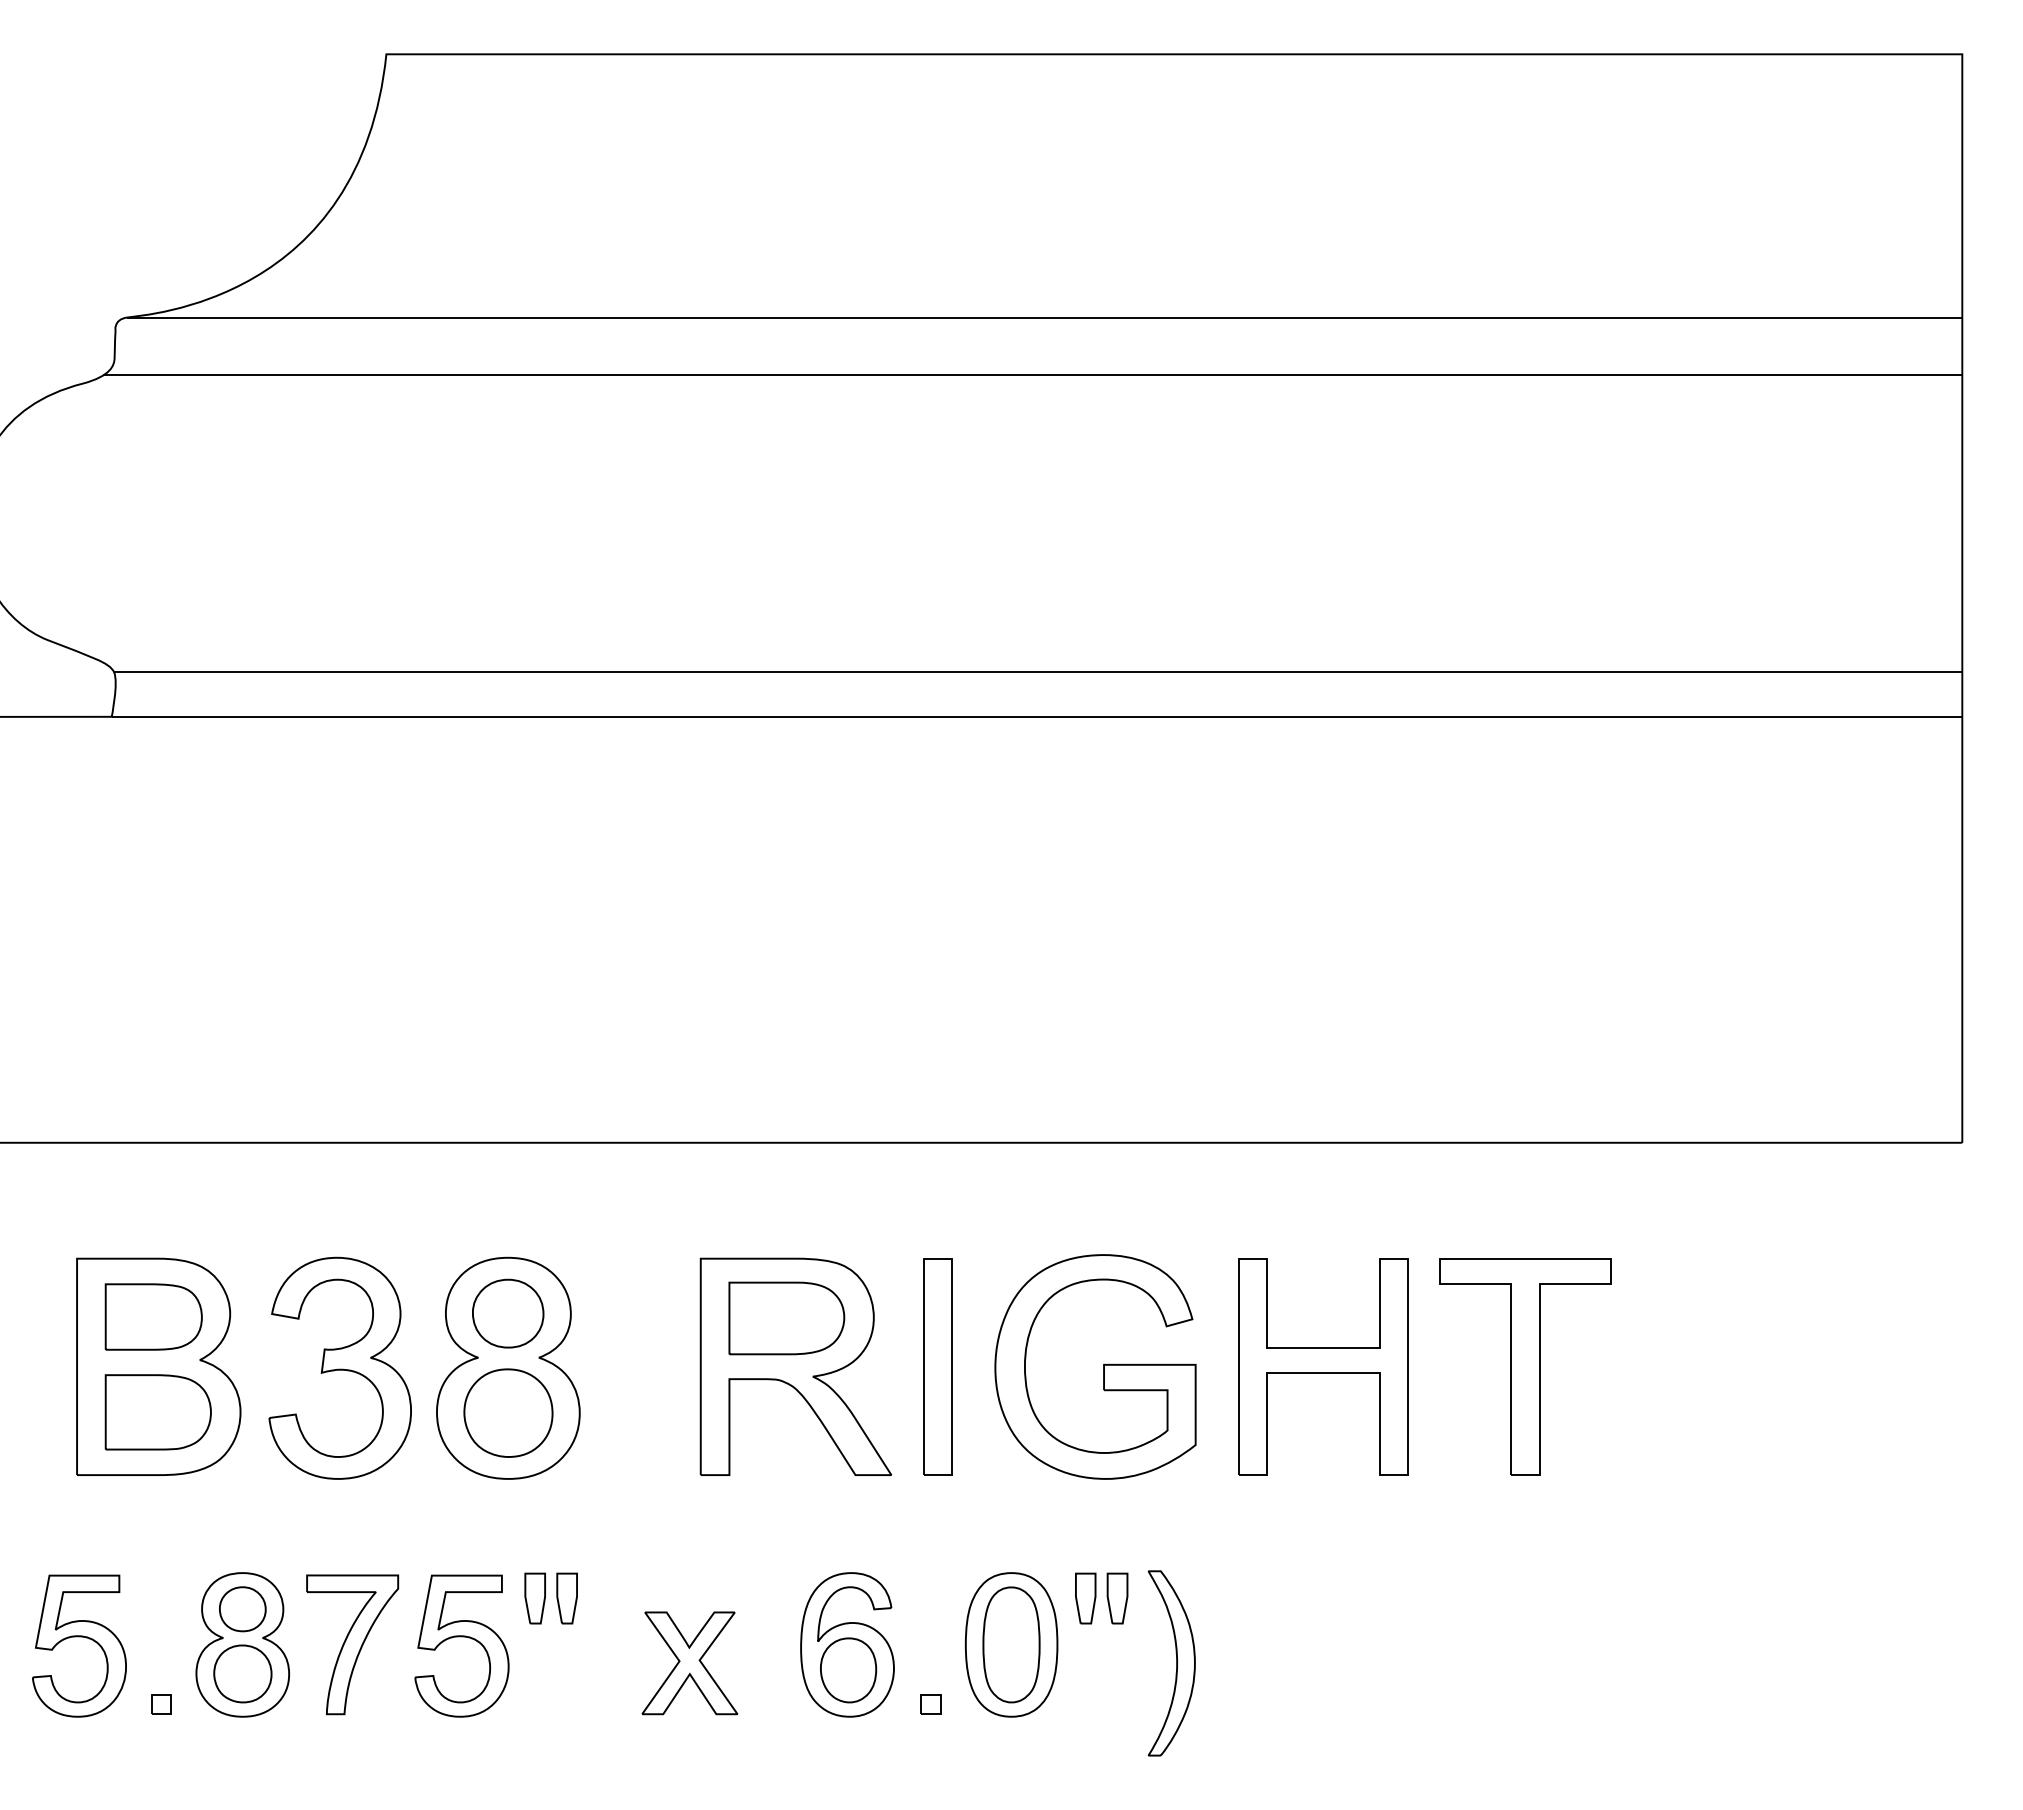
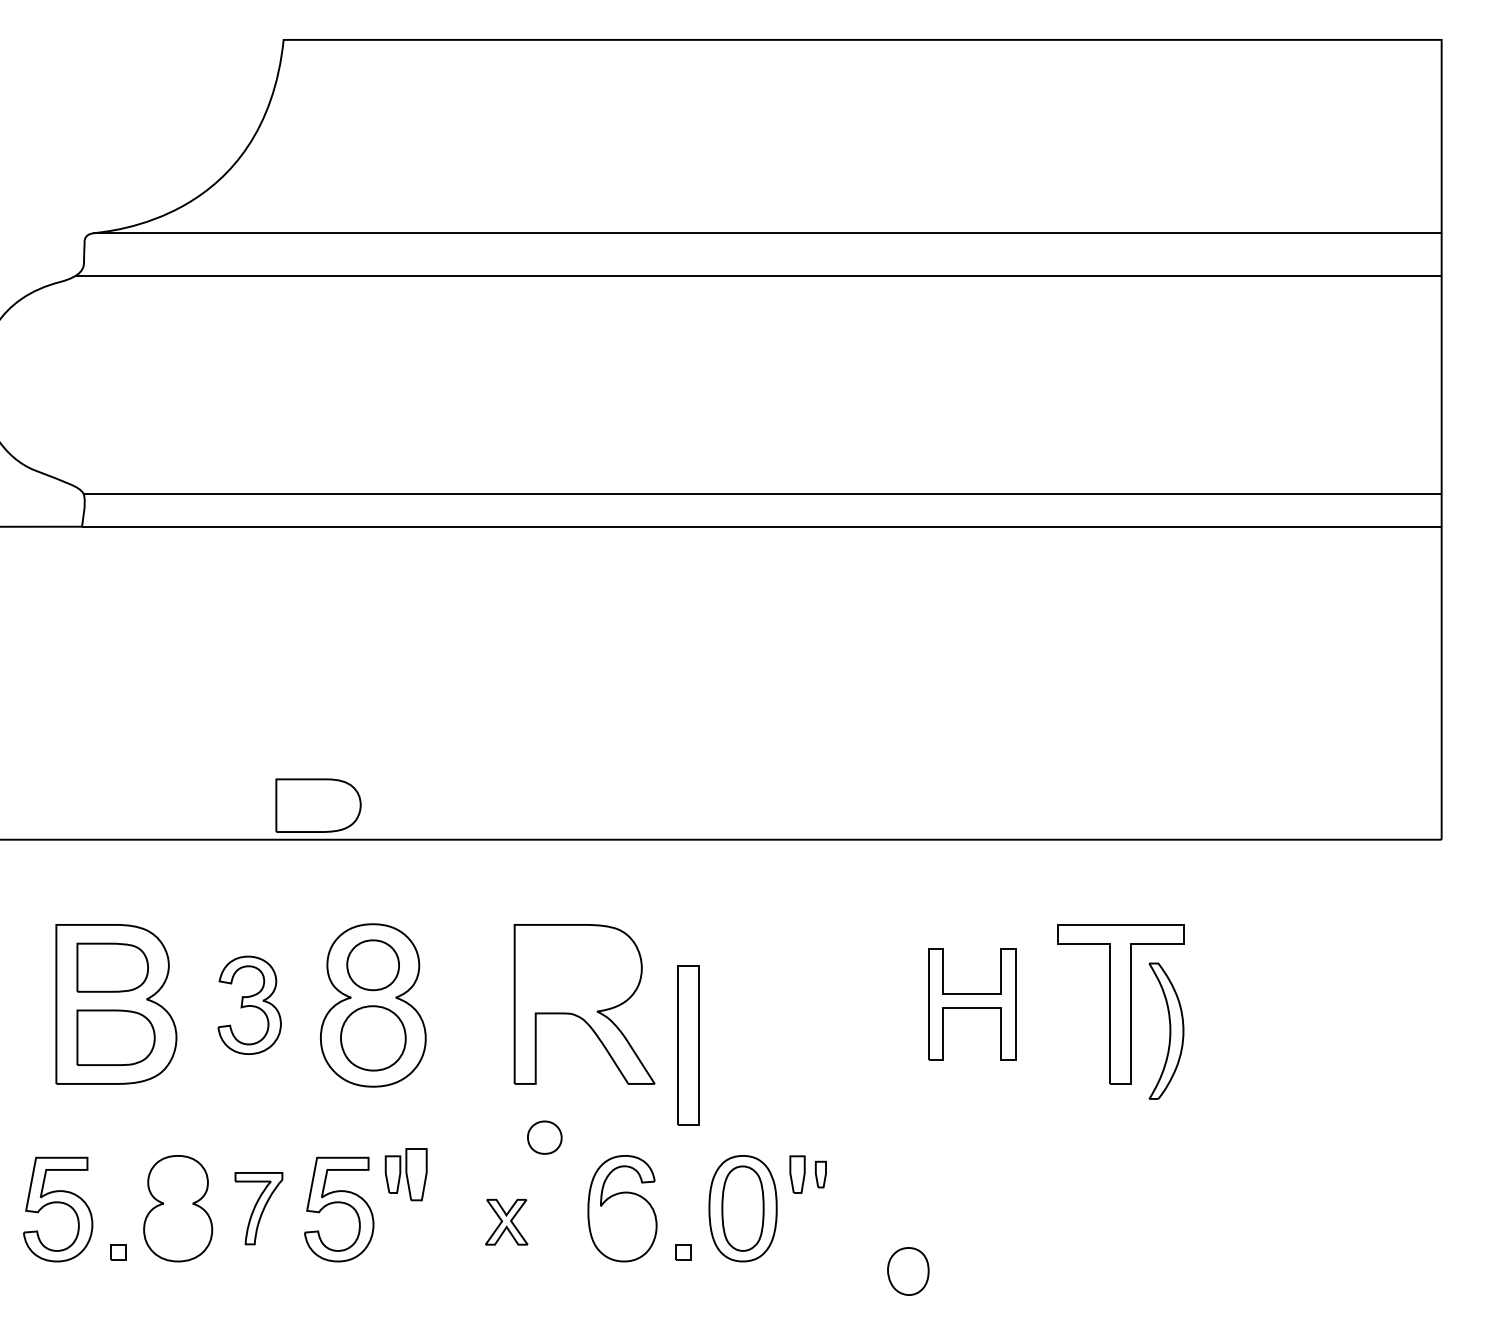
part: (786, 1318) -> (318, 805), moved
part: (937, 1366) -> (688, 1045), moved
part: (1103, 1366) -> (810, 1004), removed
part: (1323, 1366) -> (972, 1004), size x0.7
part: (339, 1367) -> (249, 1004), size x0.6
part: (566, 1598) -> (416, 1174), size x1.4
part: (1117, 1598) -> (820, 1174), size x0.7
part: (242, 1609) -> (544, 1137), moved
part: (352, 1644) -> (258, 1208), size x0.7
part: (689, 1663) -> (506, 1222), size x0.6
part: (1171, 1663) -> (1166, 1031), moved
part: (848, 1670) -> (908, 1271), moved
part: (242, 1673) -> (177, 1229), removed

